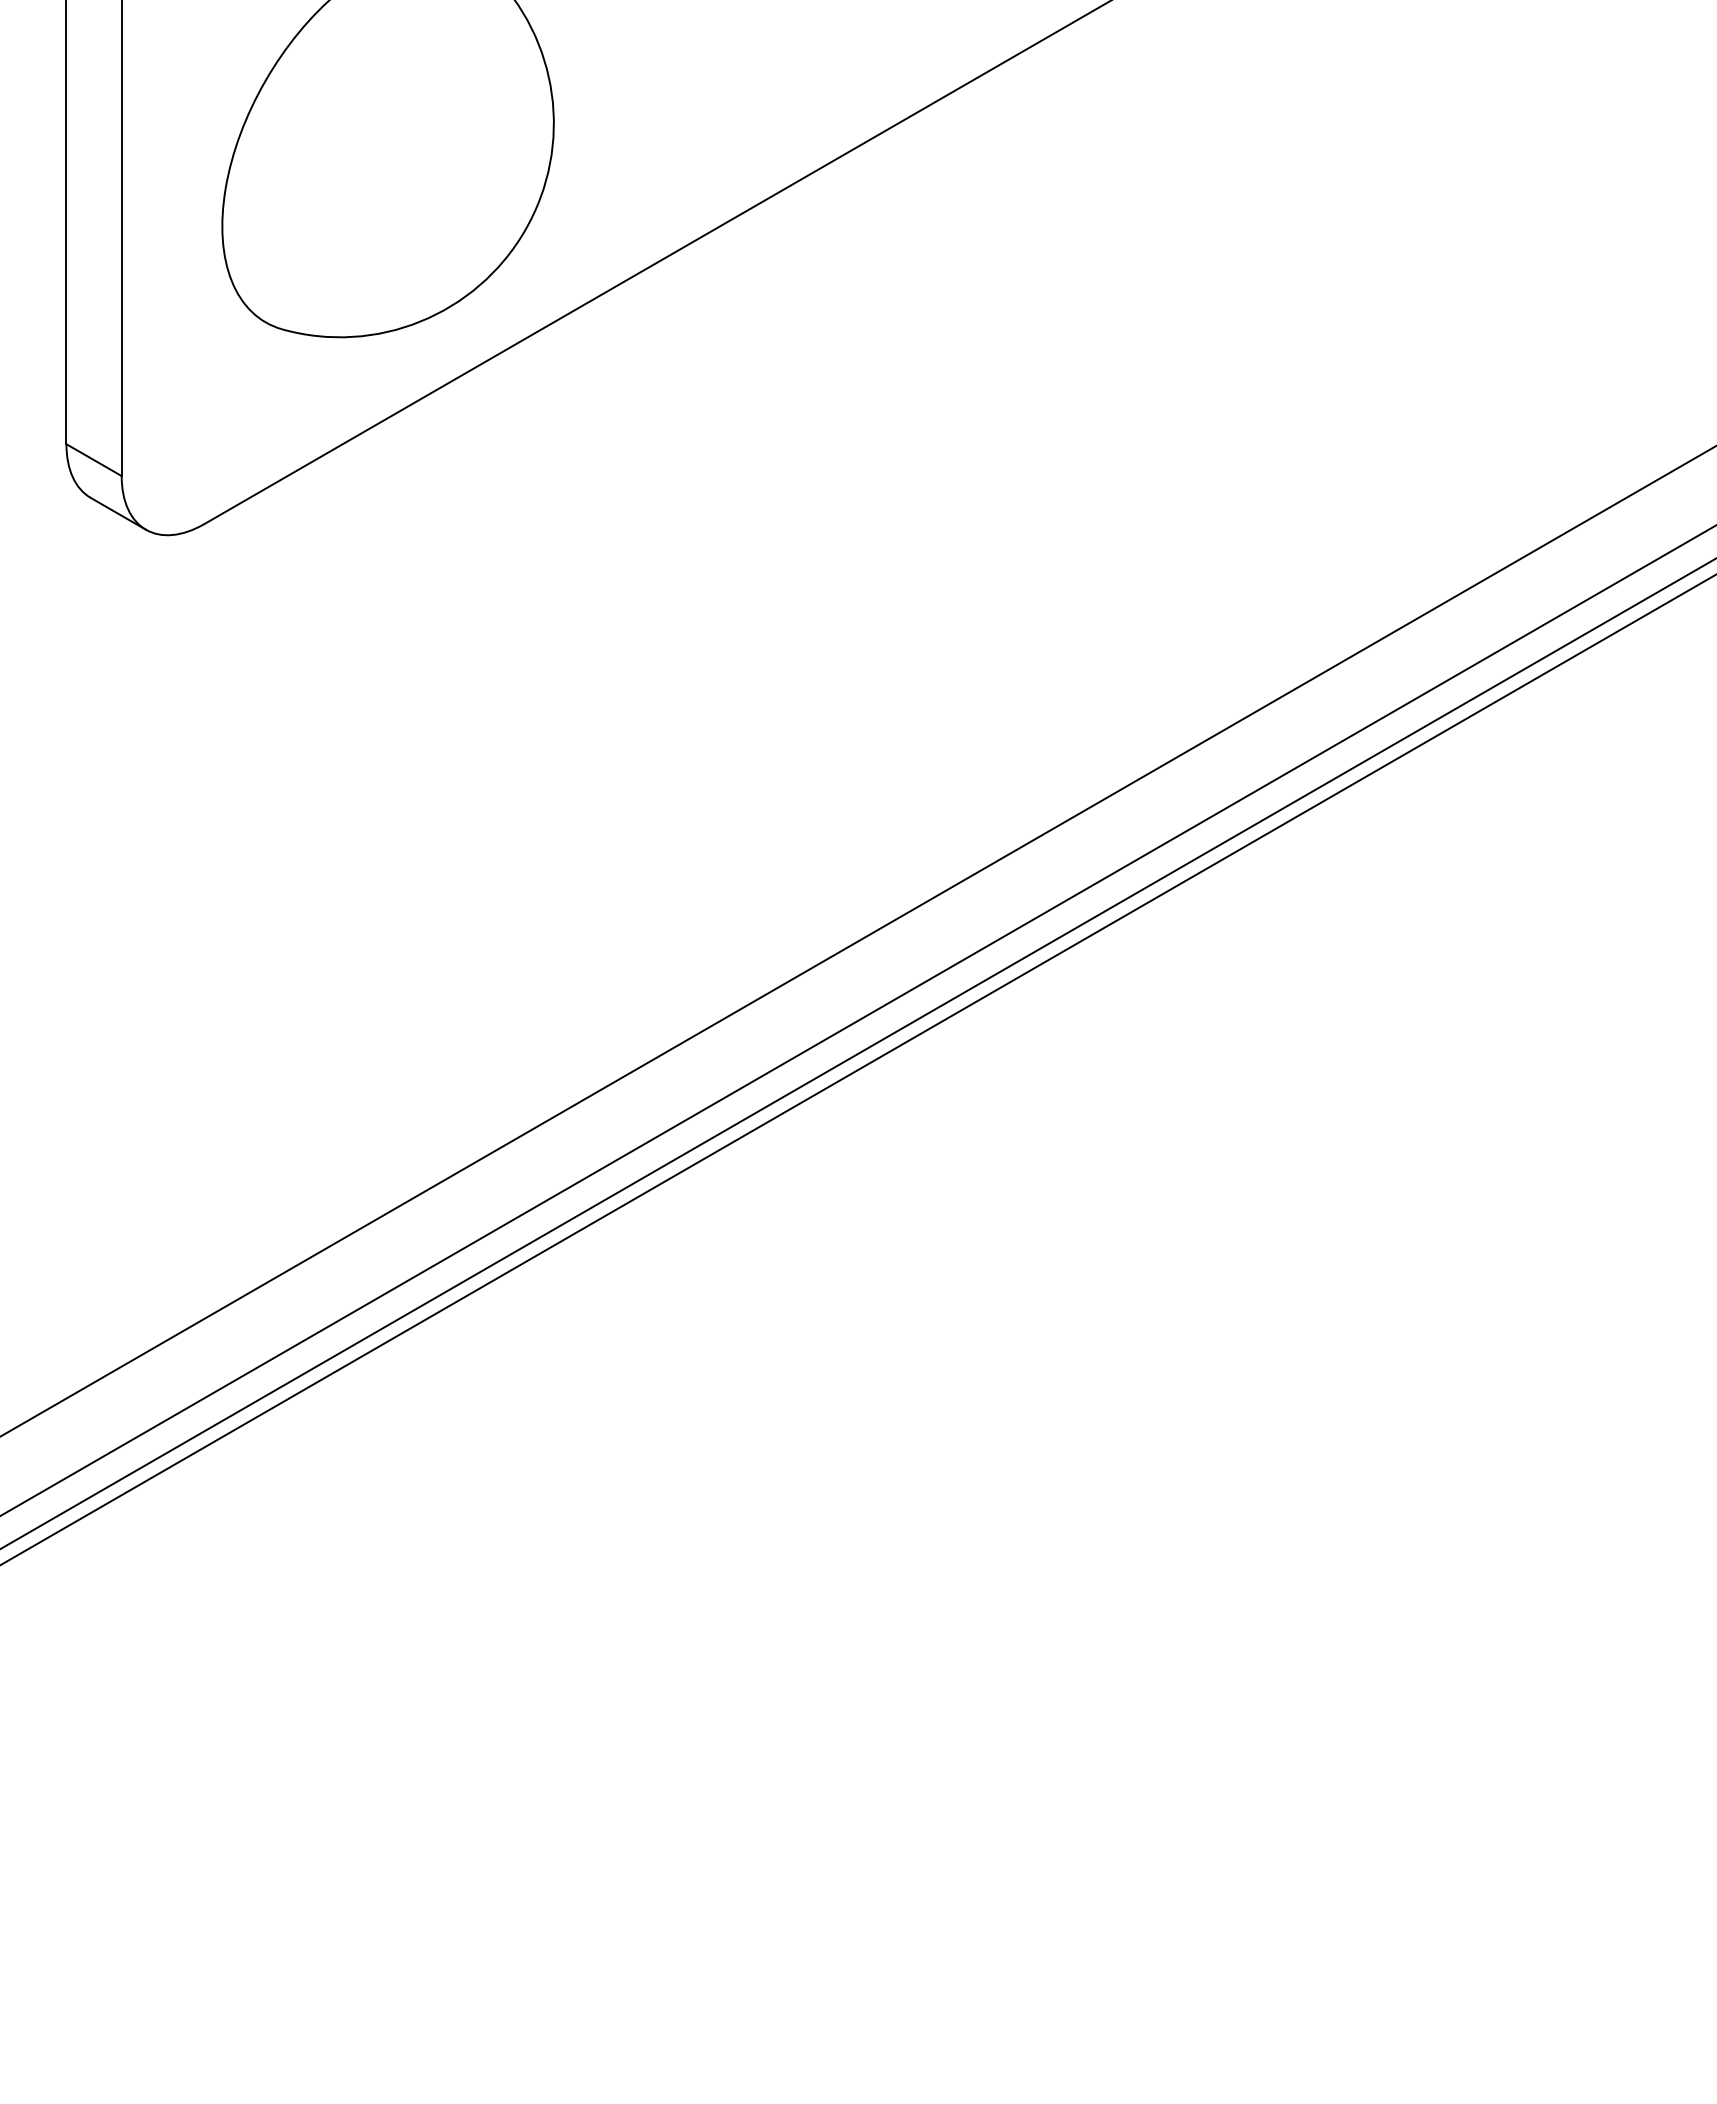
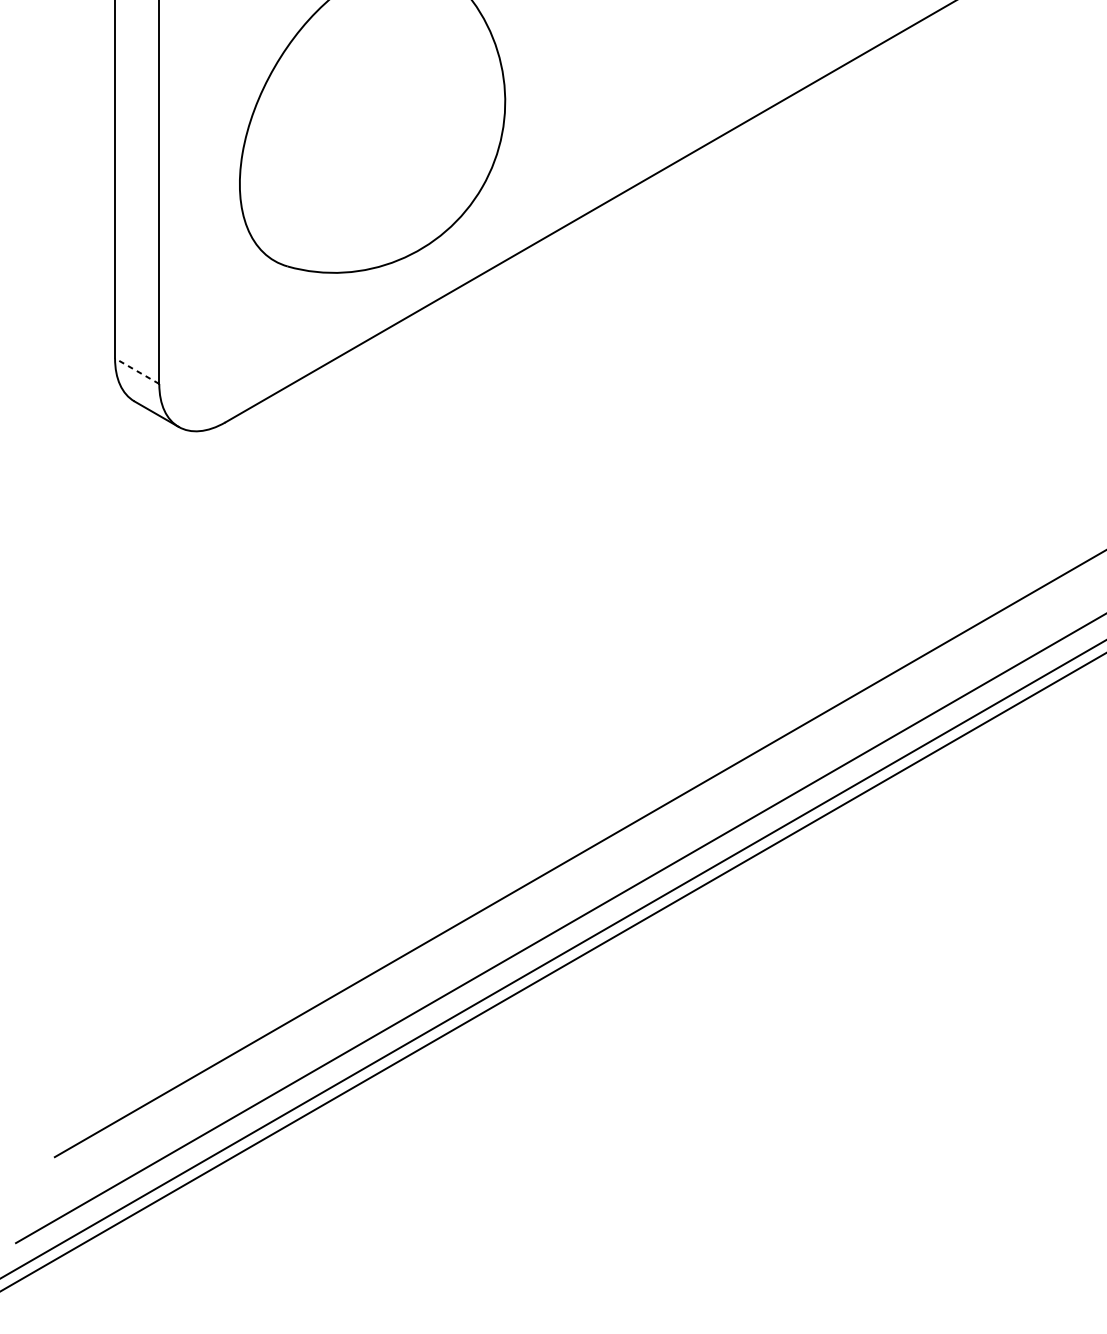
line: (94, 460) -> (137, 371), solid -> dashed

